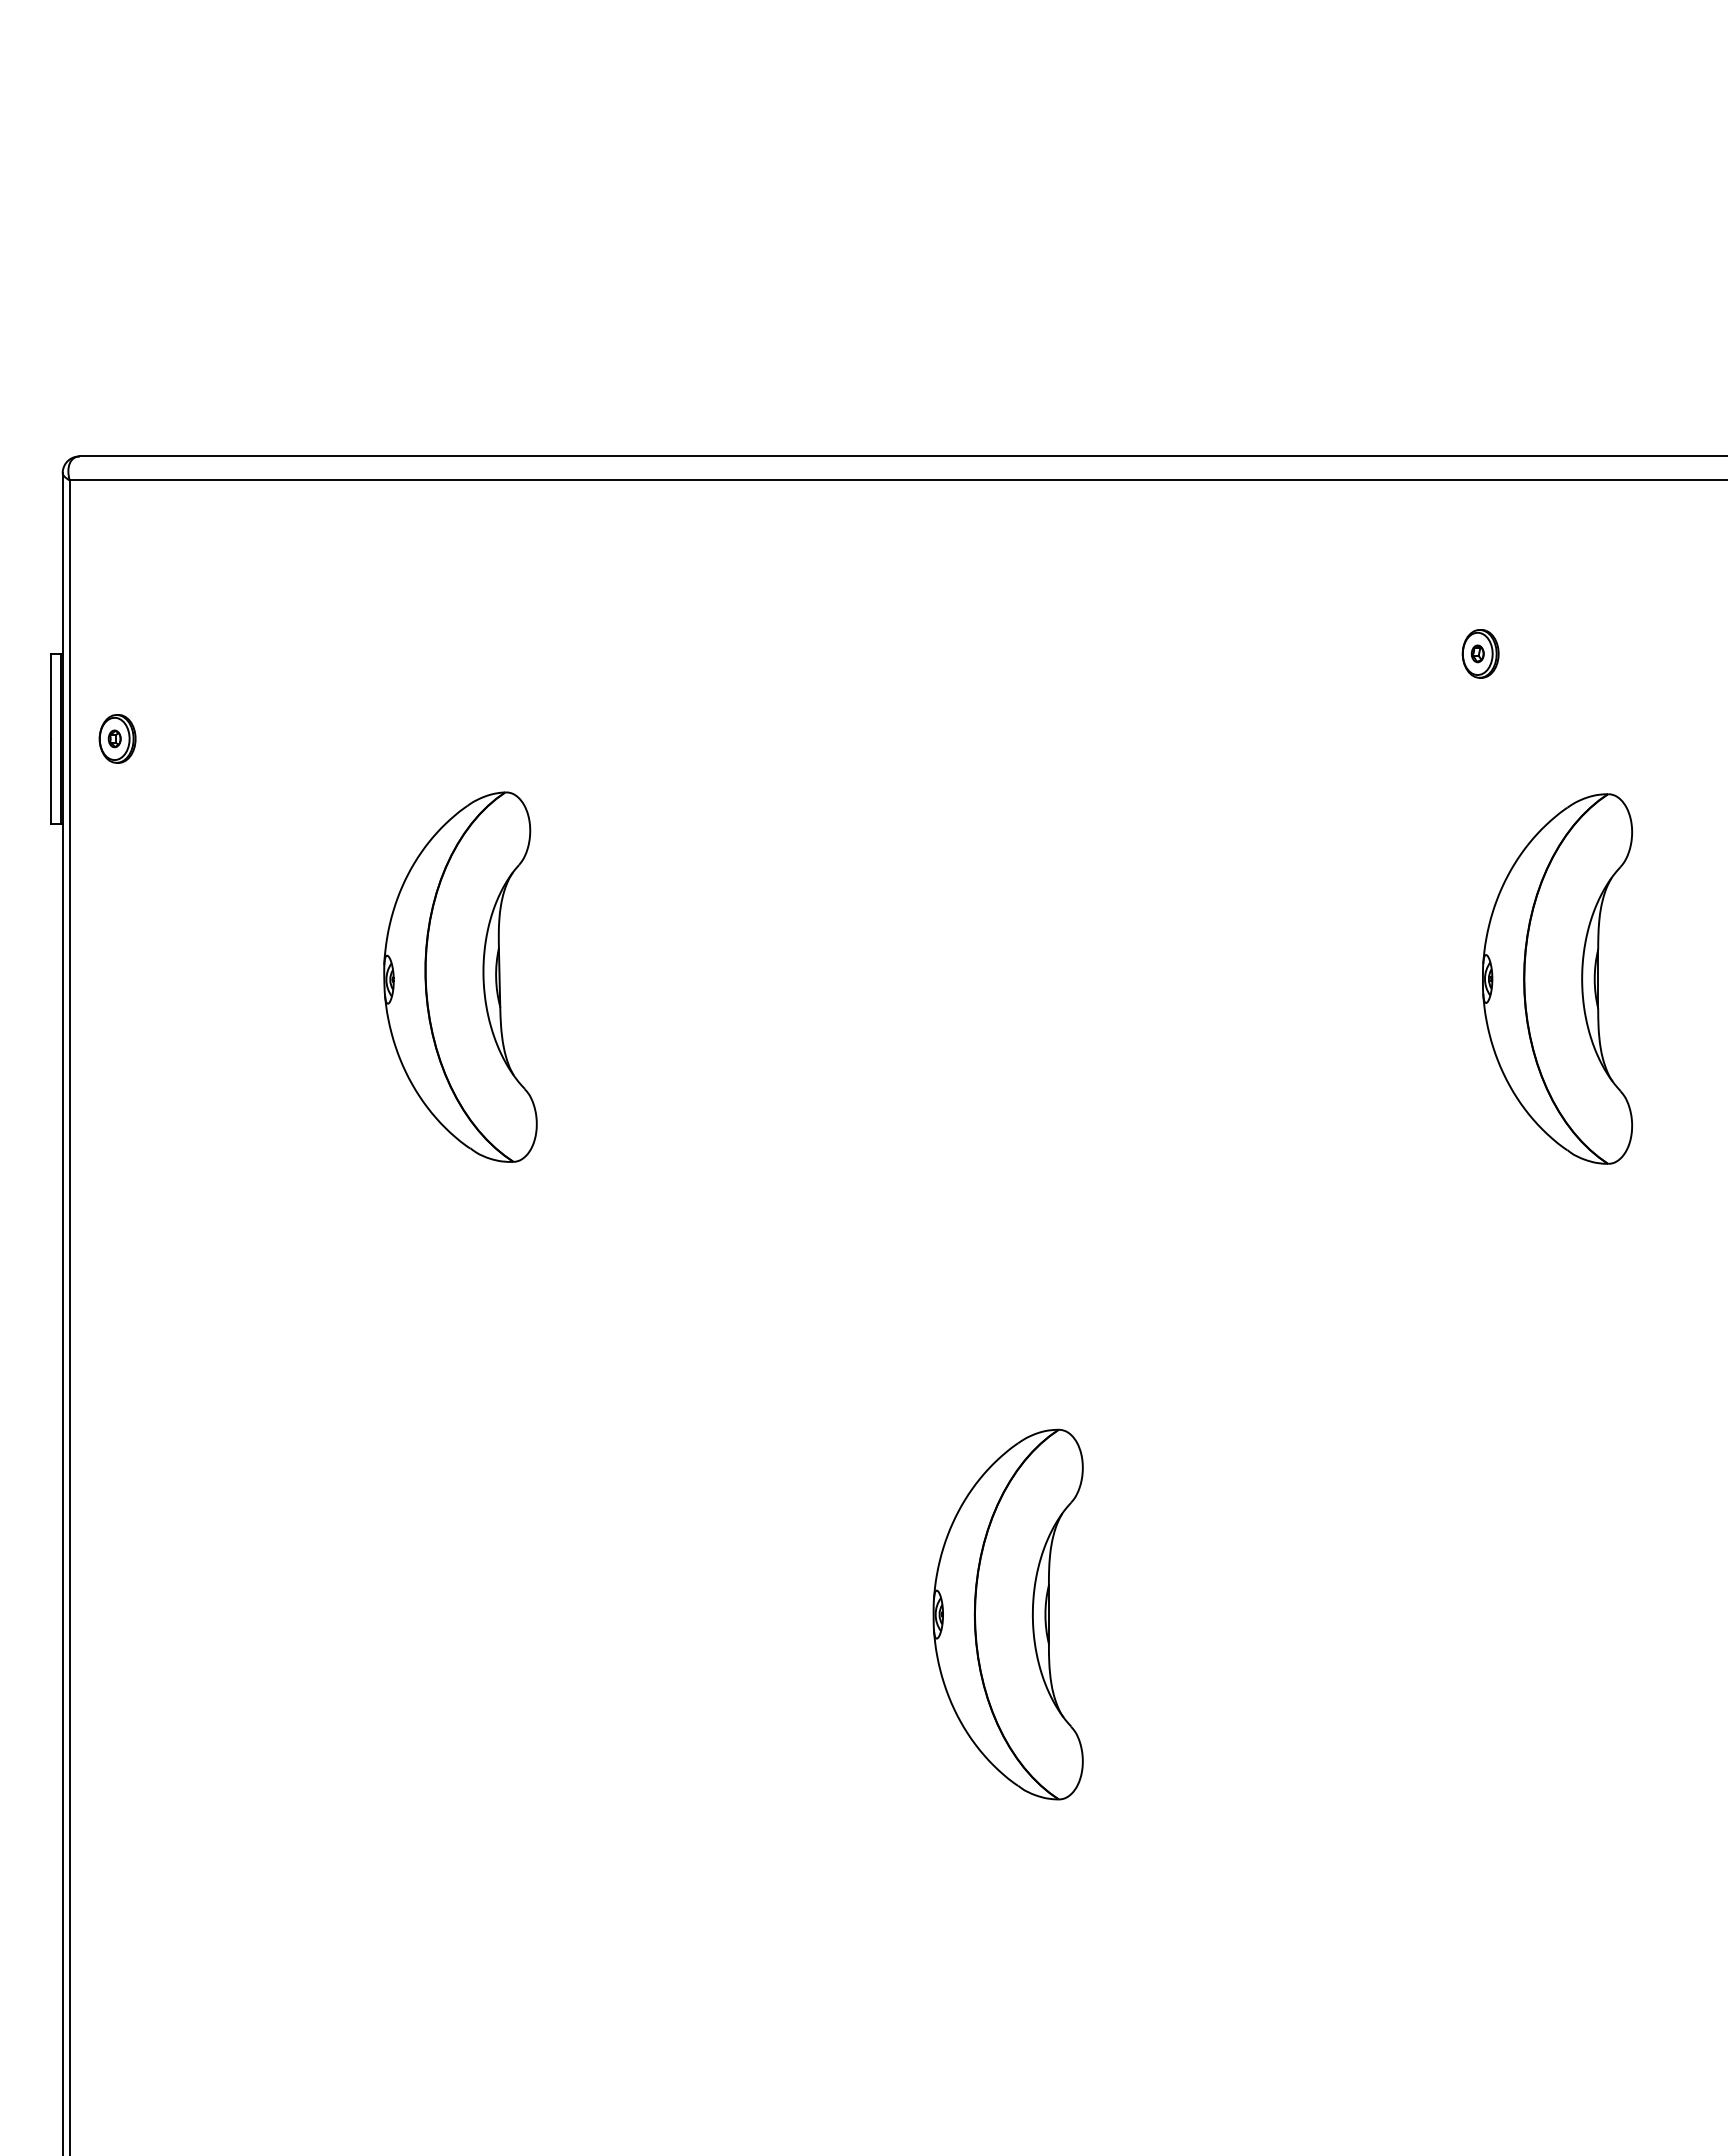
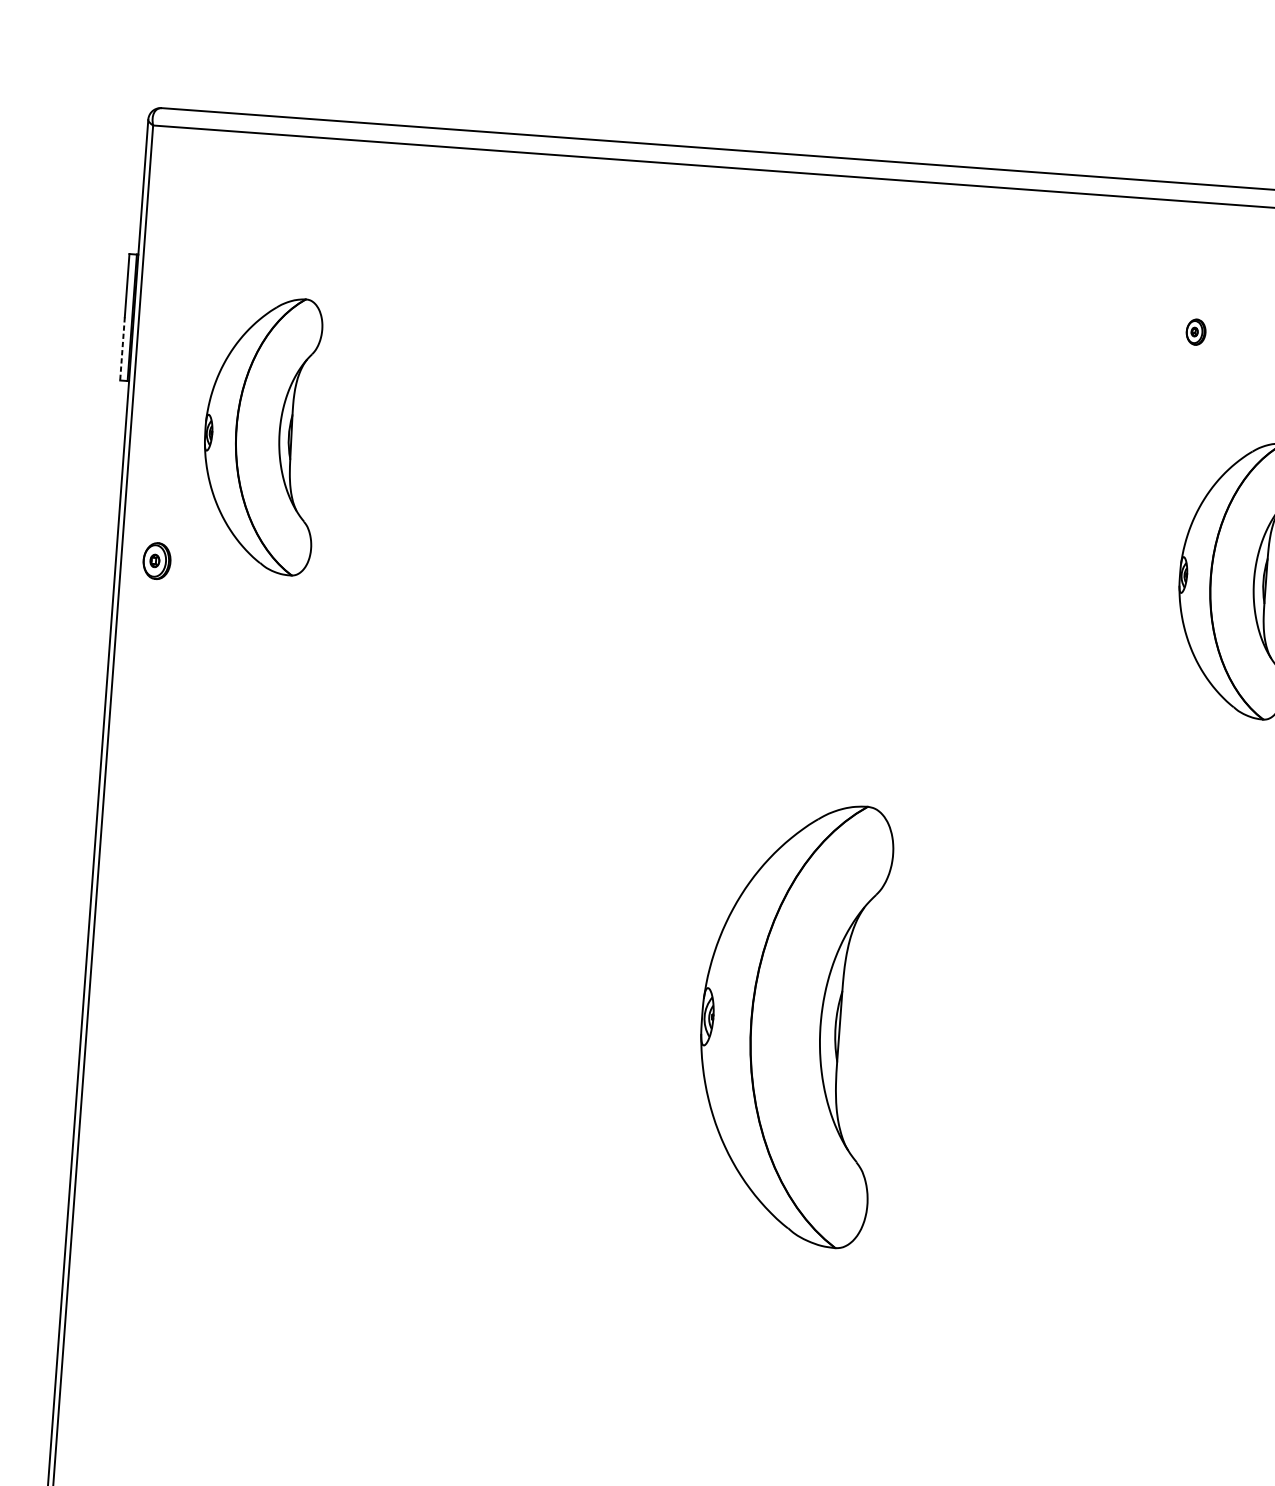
part: (1480, 653) -> (1196, 331), size x0.7
part: (117, 738) -> (157, 560), moved
line: (50, 781) -> (122, 349), solid -> dashed
part: (460, 976) -> (262, 434), moved
part: (1007, 1614) -> (790, 1022), size x1.6

